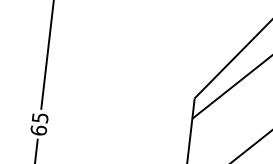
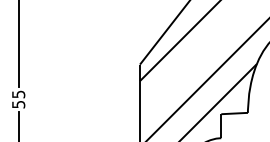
text: (38, 130) -> (18, 104), 65 -> 55

